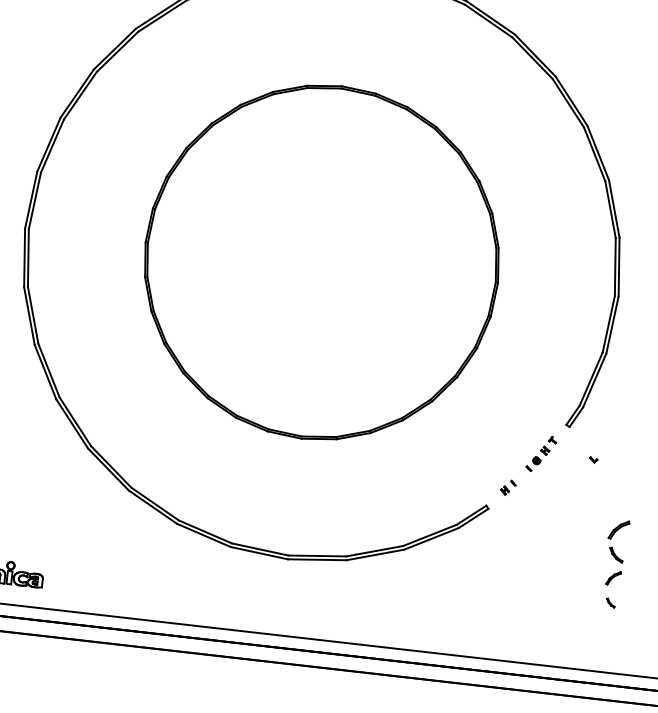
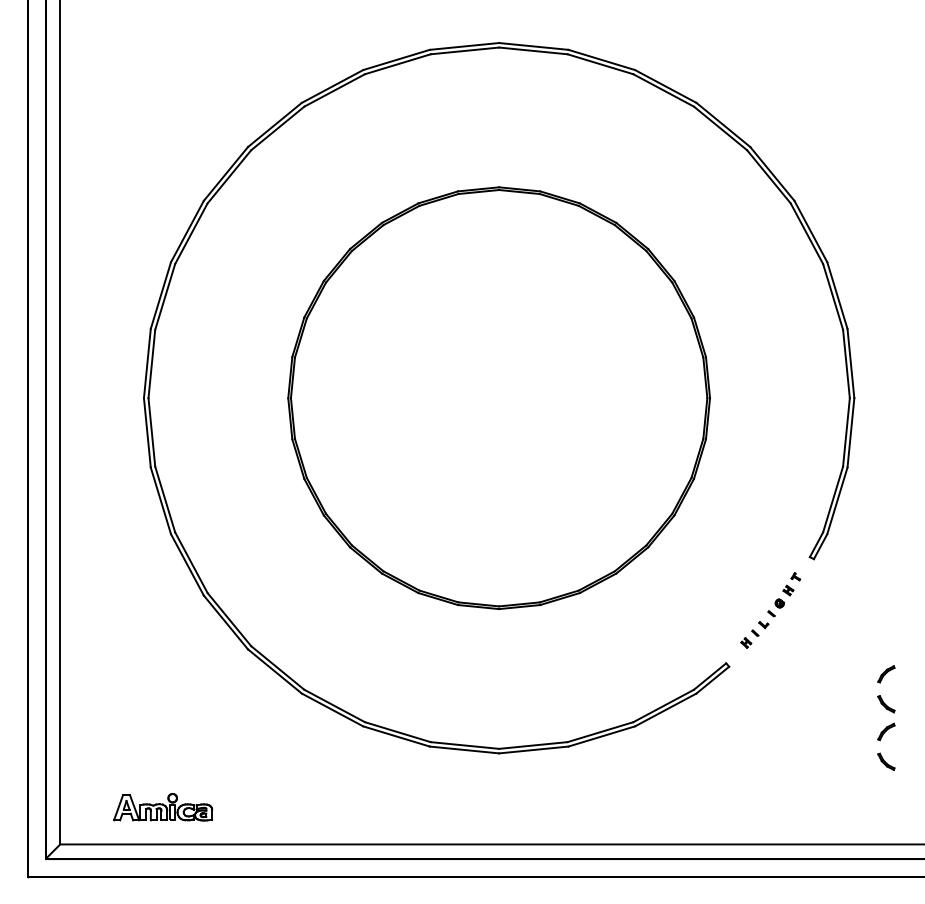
part: (593, 460) -> (763, 625), moved
part: (619, 530) -> (886, 674), size x0.71
part: (610, 602) -> (886, 761), size x1.67

